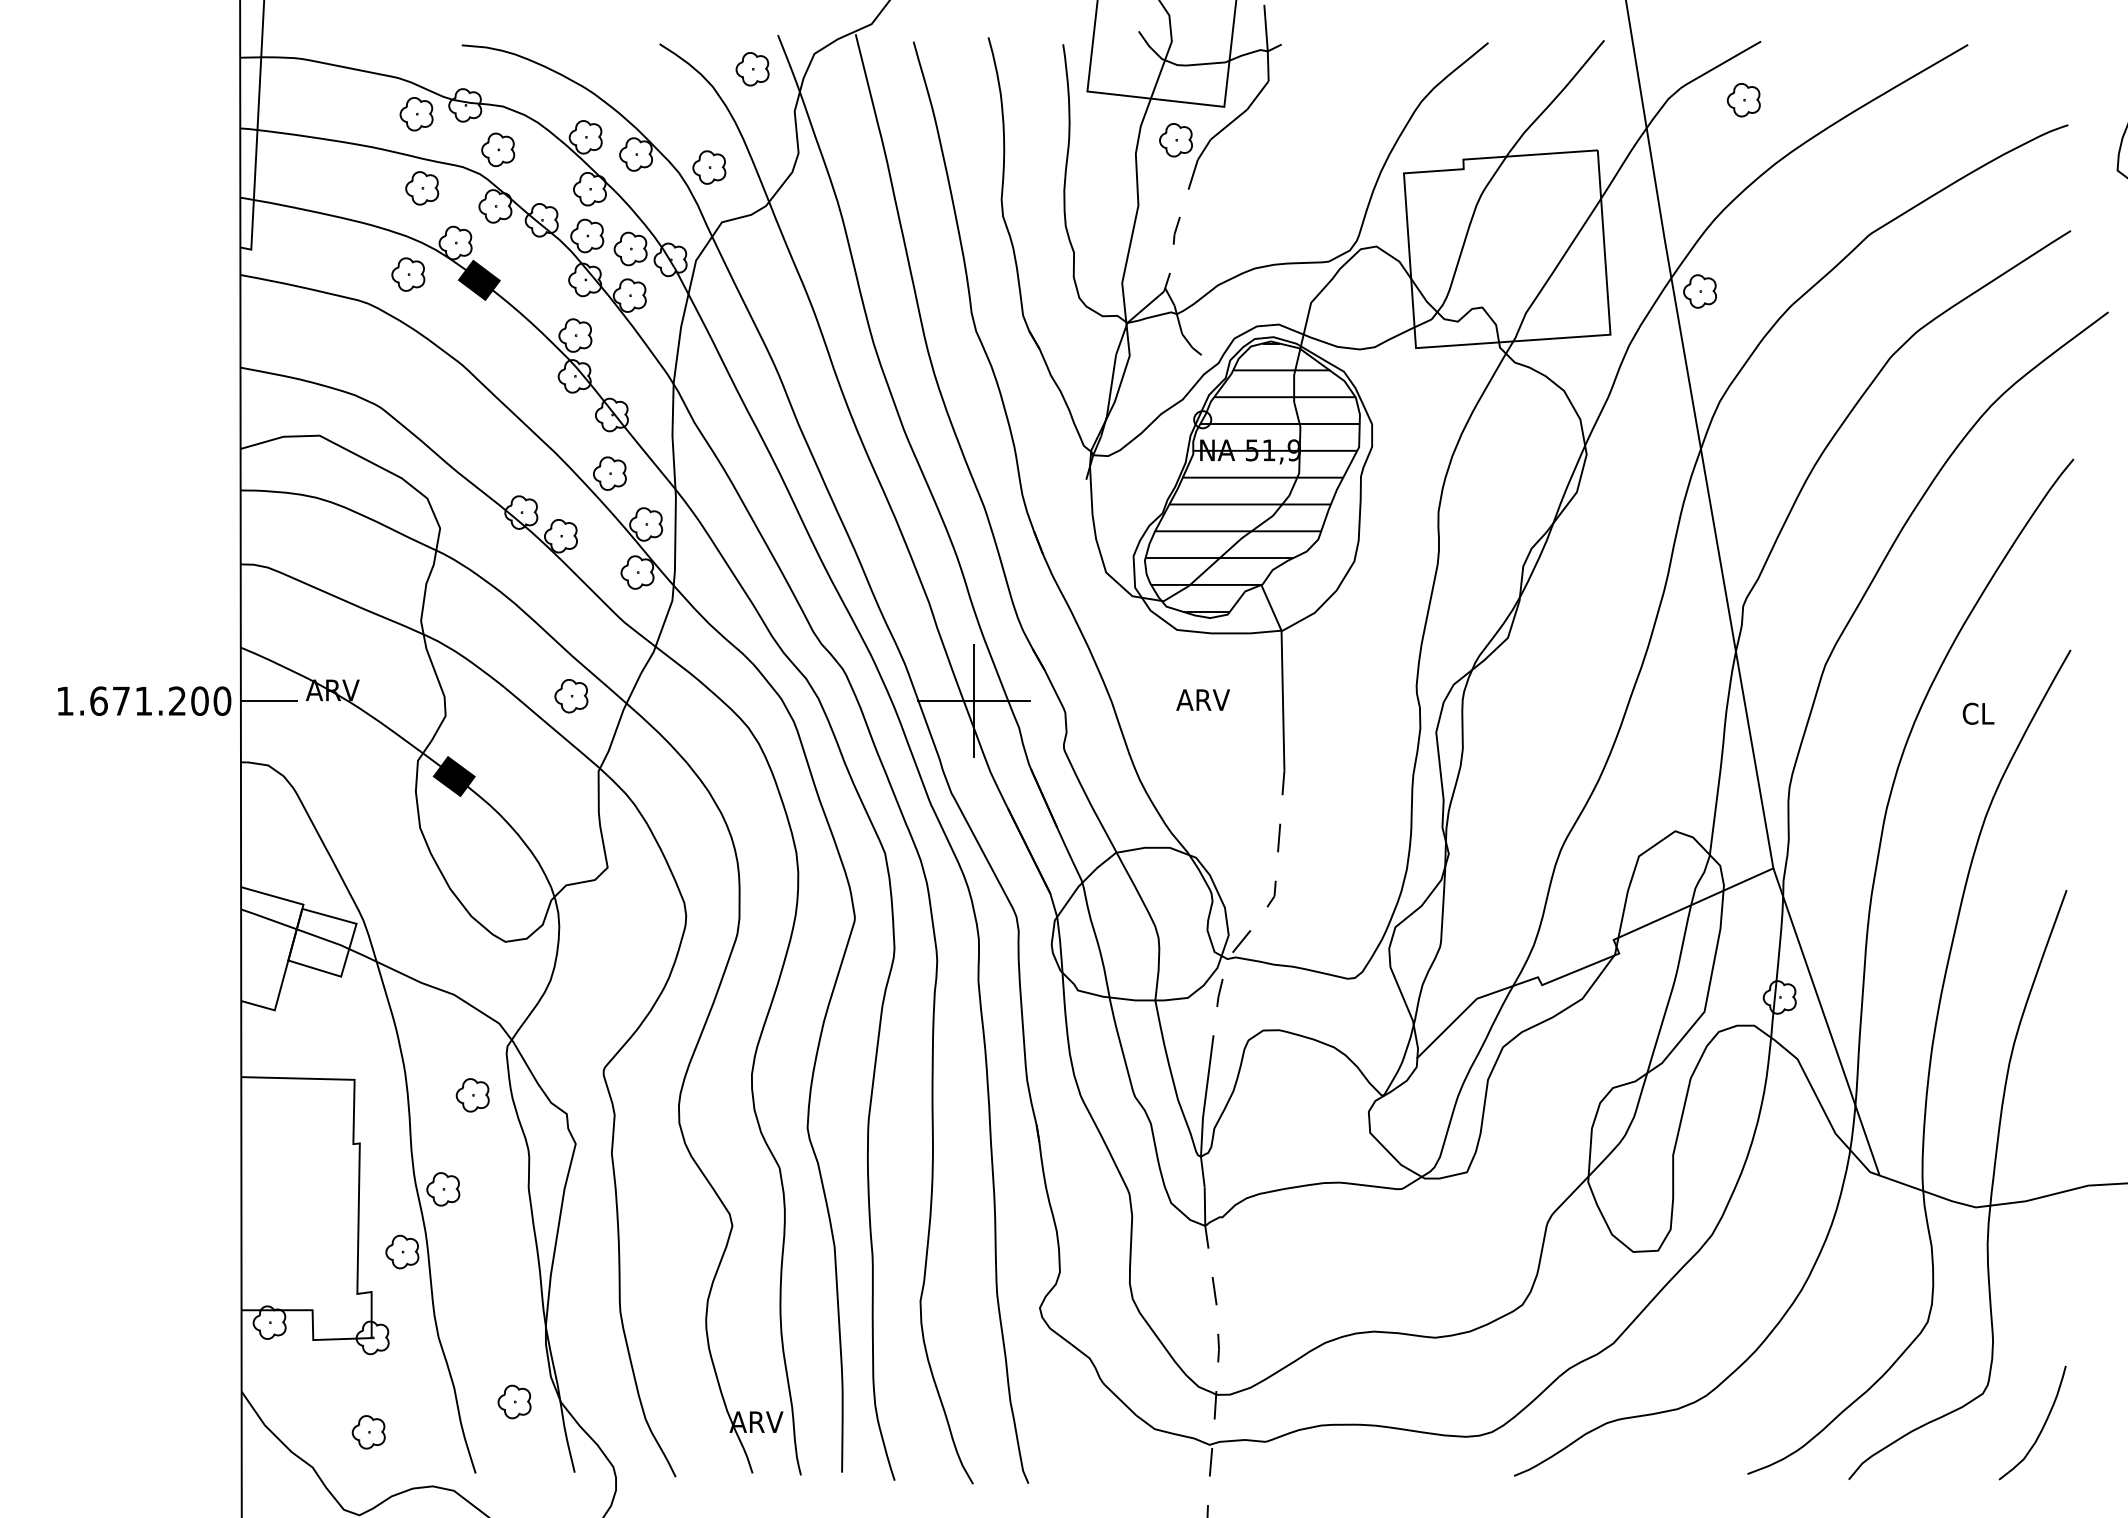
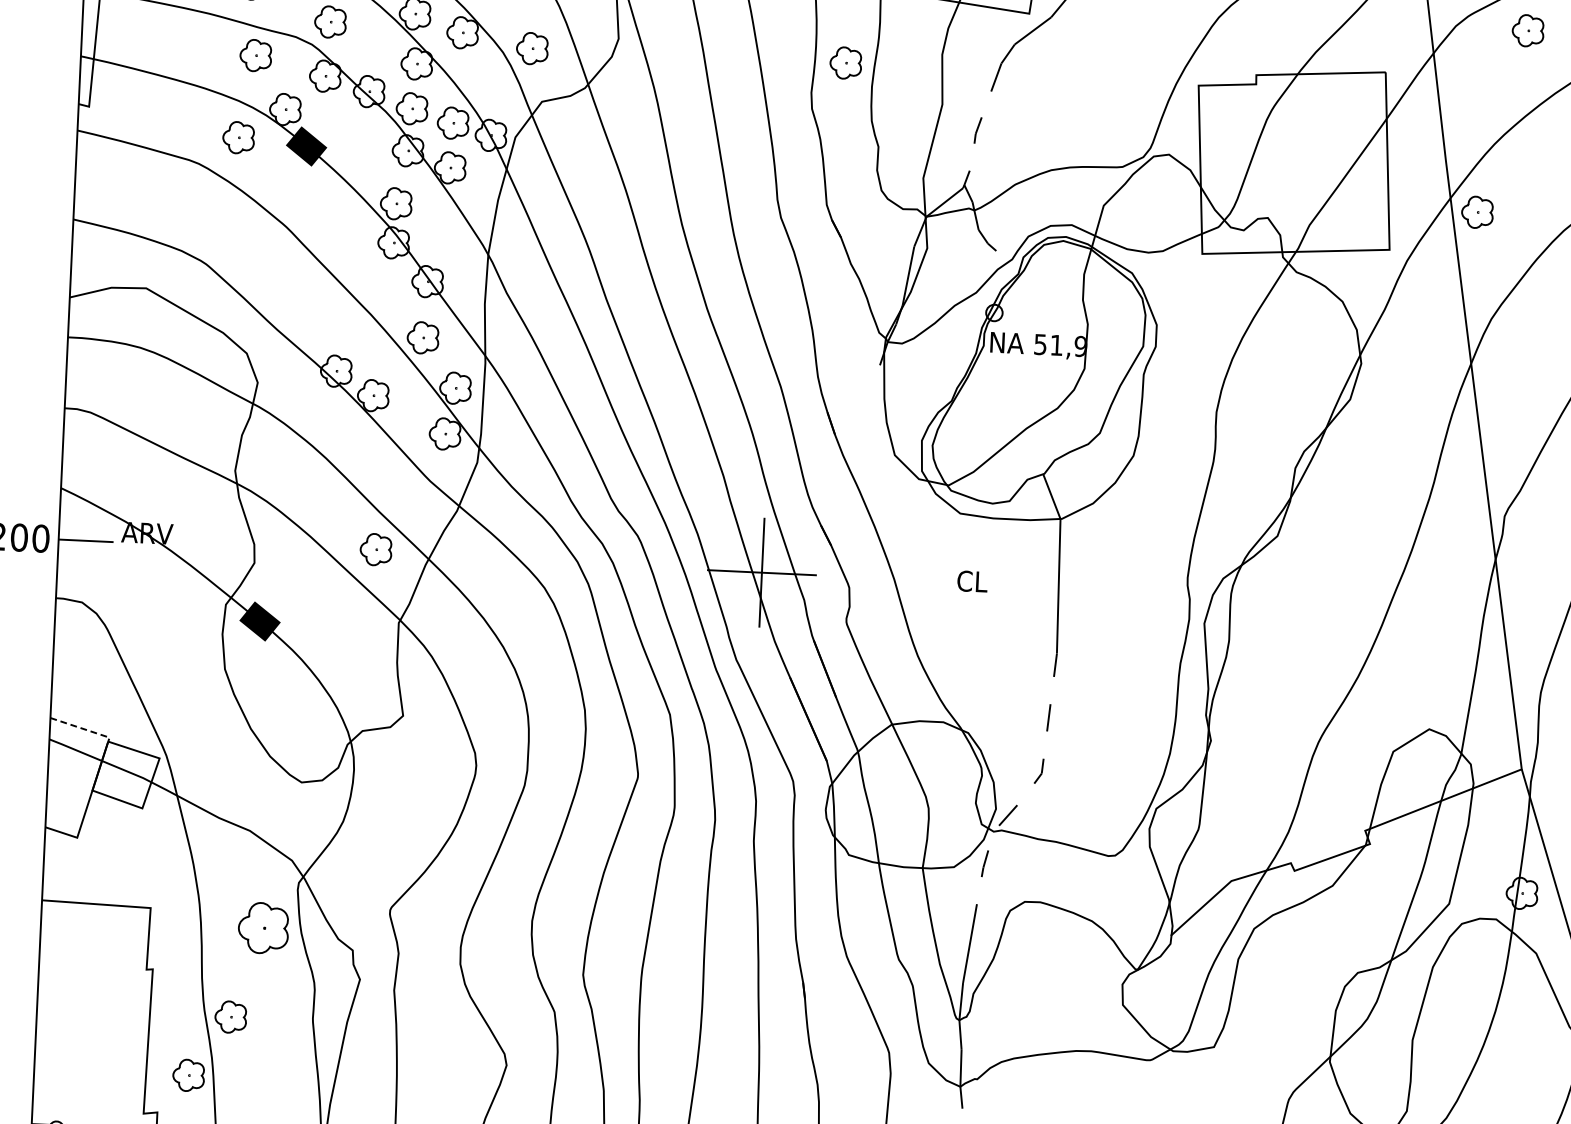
part: (1175, 140) -> (845, 63), moved
hatch: (1252, 477) -> (1039, 370), removed
text: (1203, 700) -> (982, 582), ARV -> CL
line: (275, 896) -> (83, 728), solid -> dashed
part: (472, 1095) -> (263, 928), size x1.6

